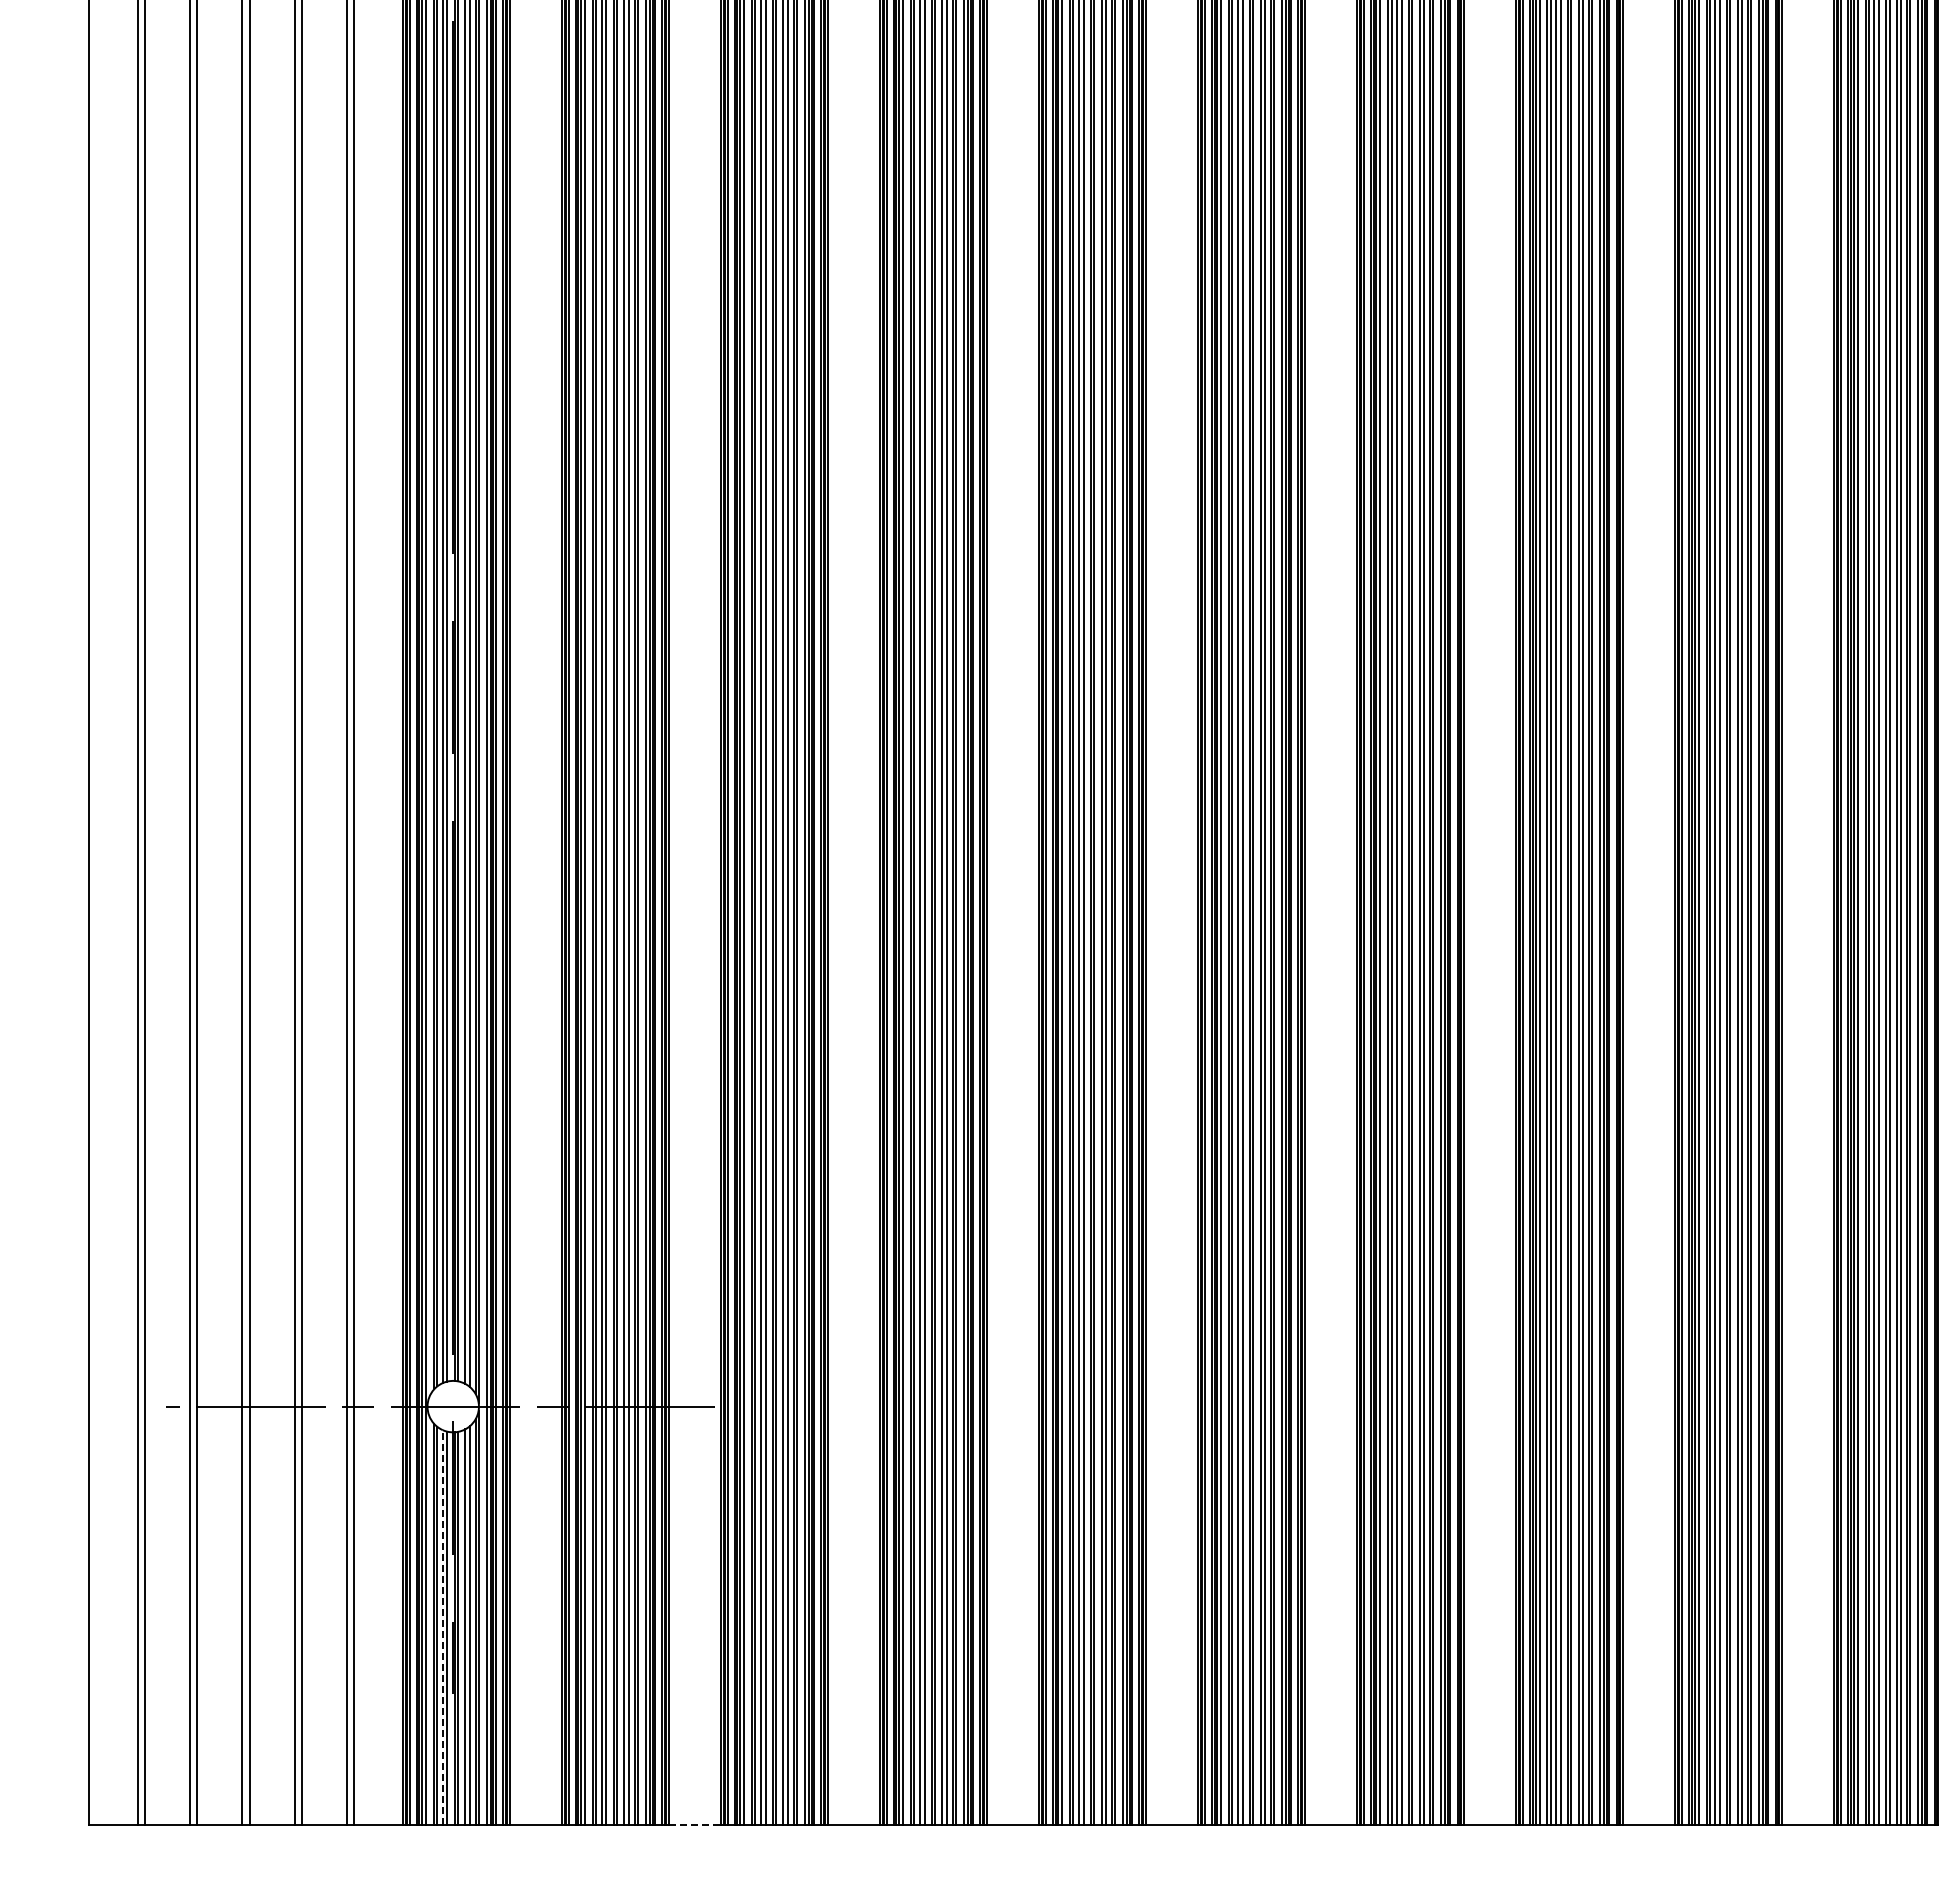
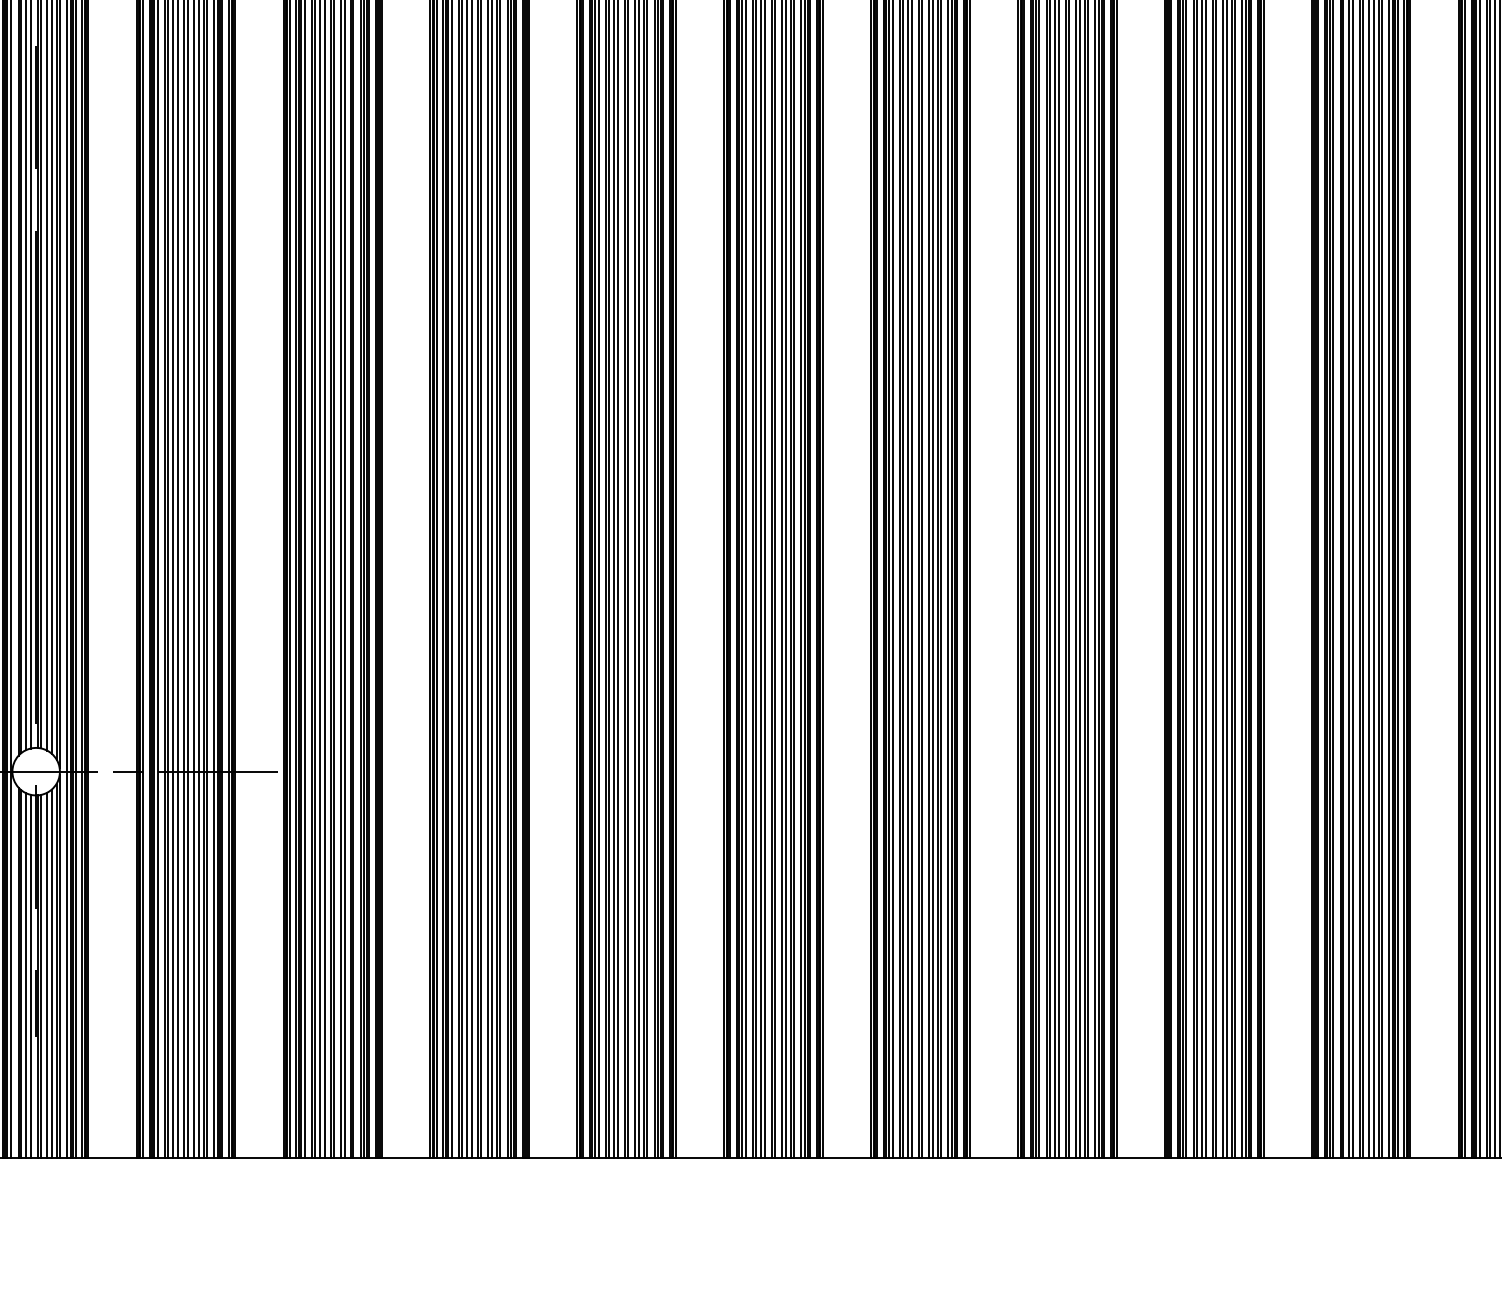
line: (442, 1627) -> (26, 975), dashed -> solid
line: (695, 1825) -> (259, 1158), dashed -> solid

